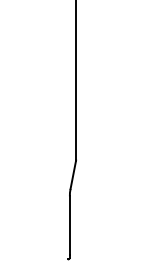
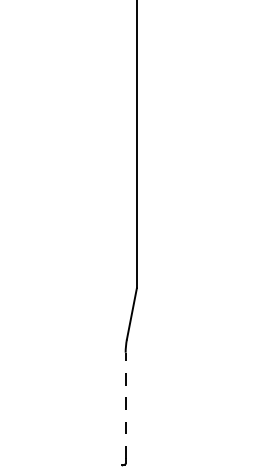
line: (69, 225) -> (125, 405), solid -> dashed

